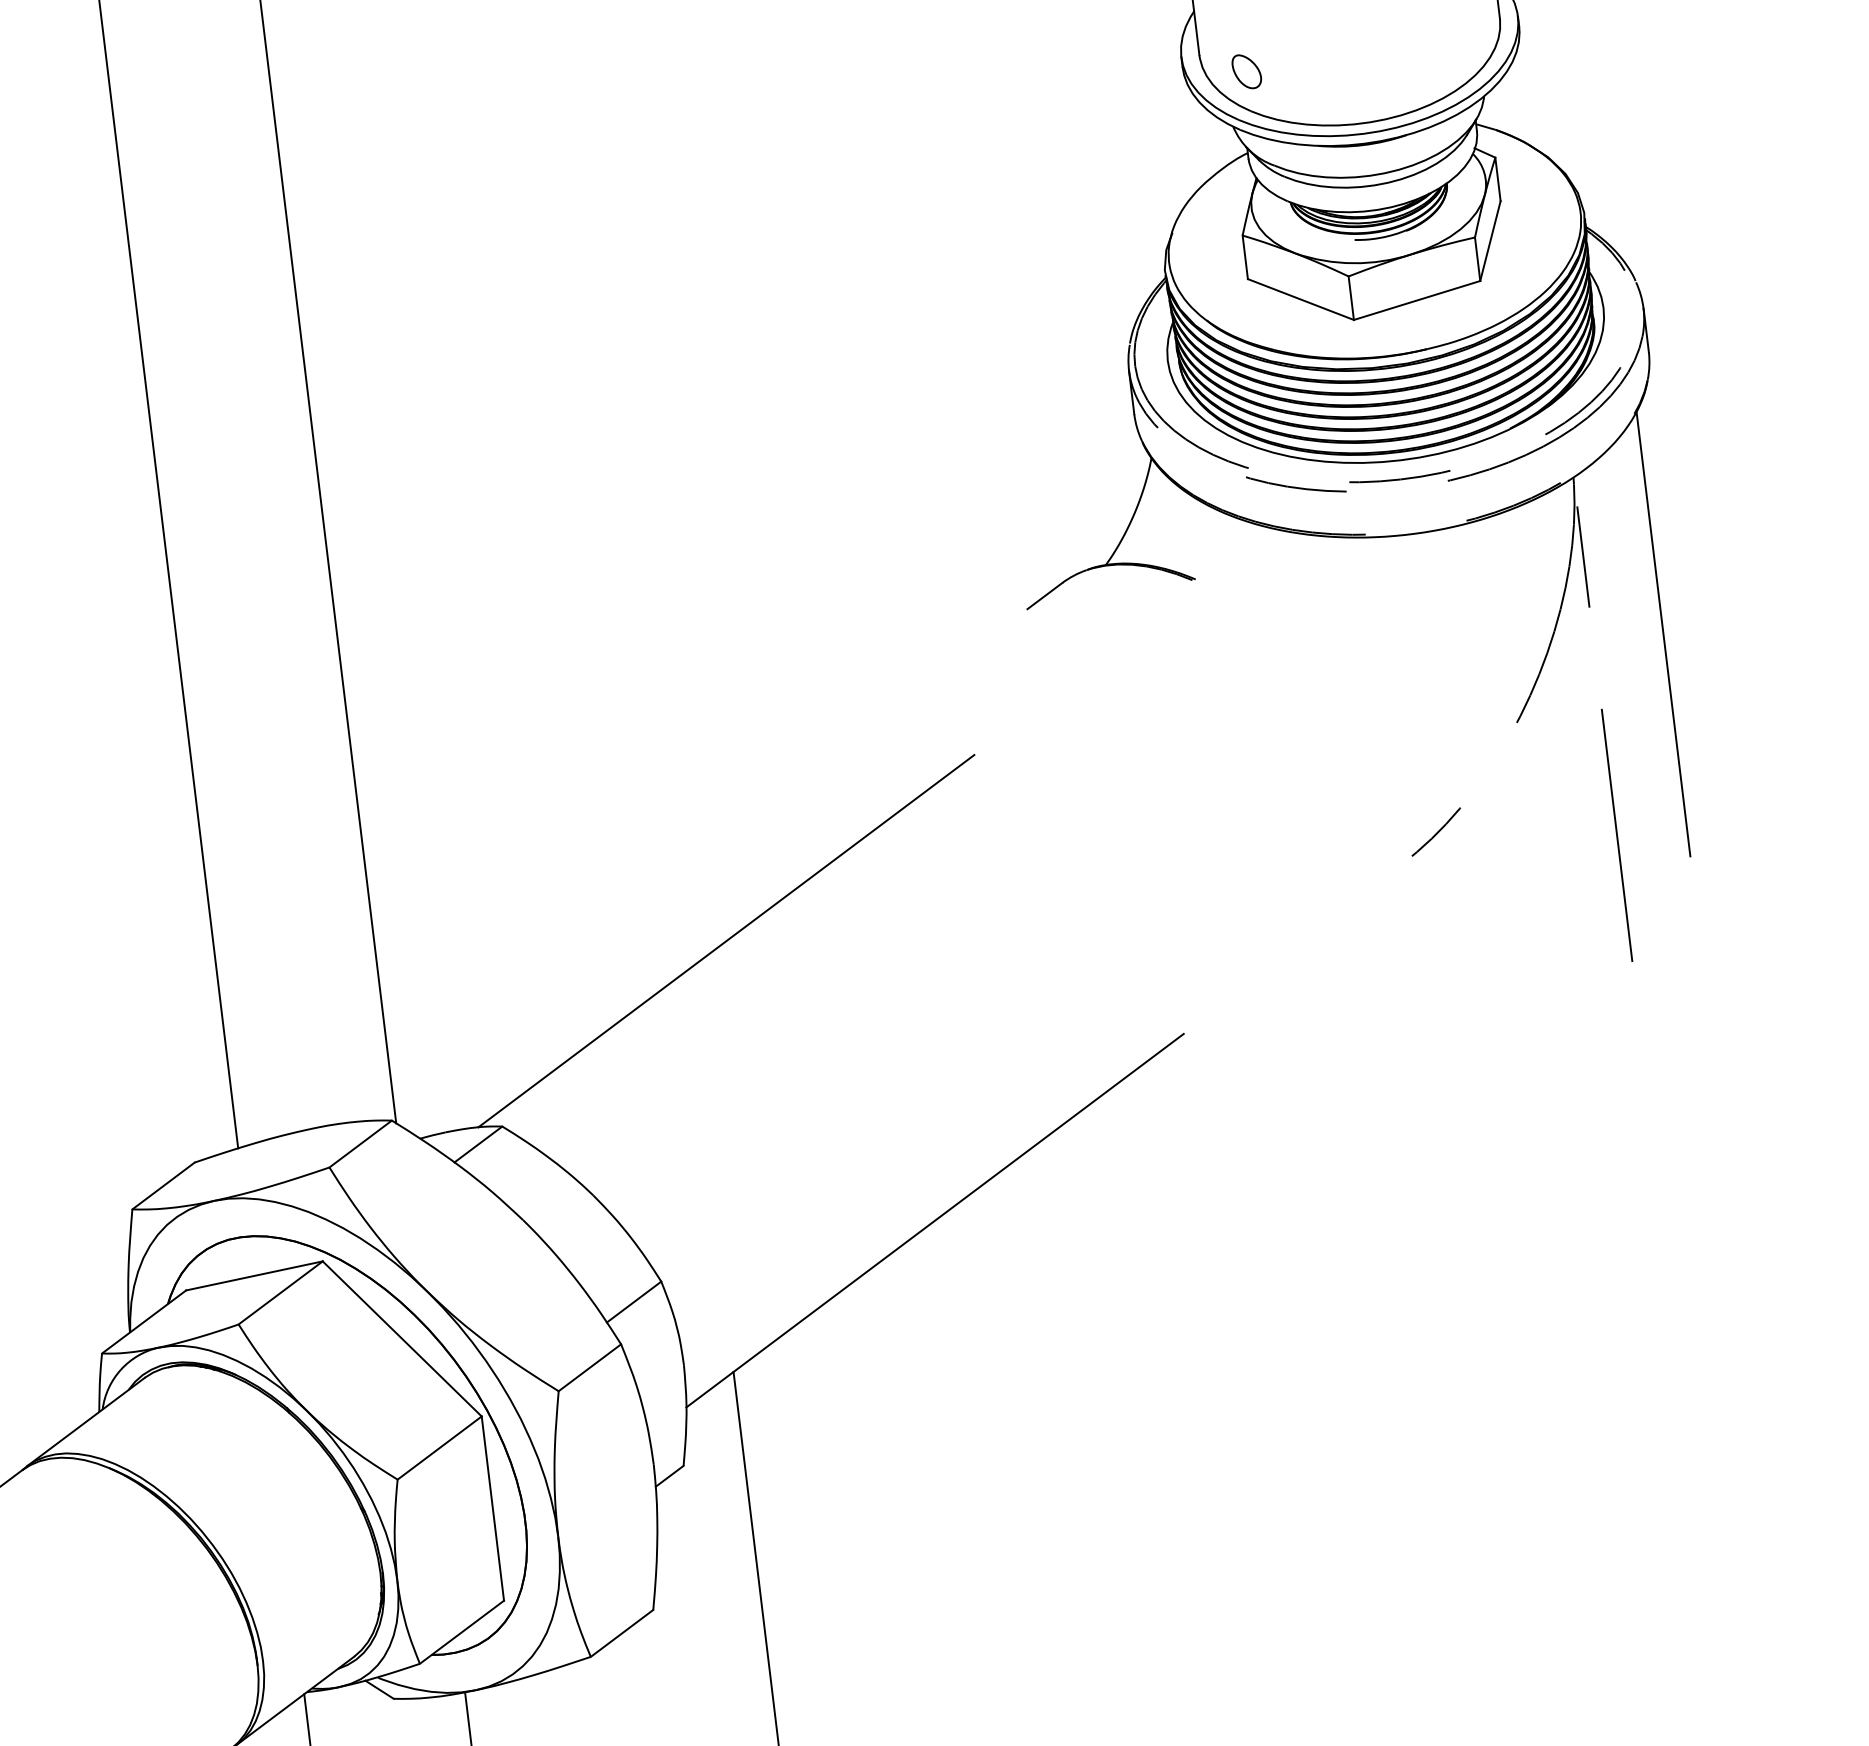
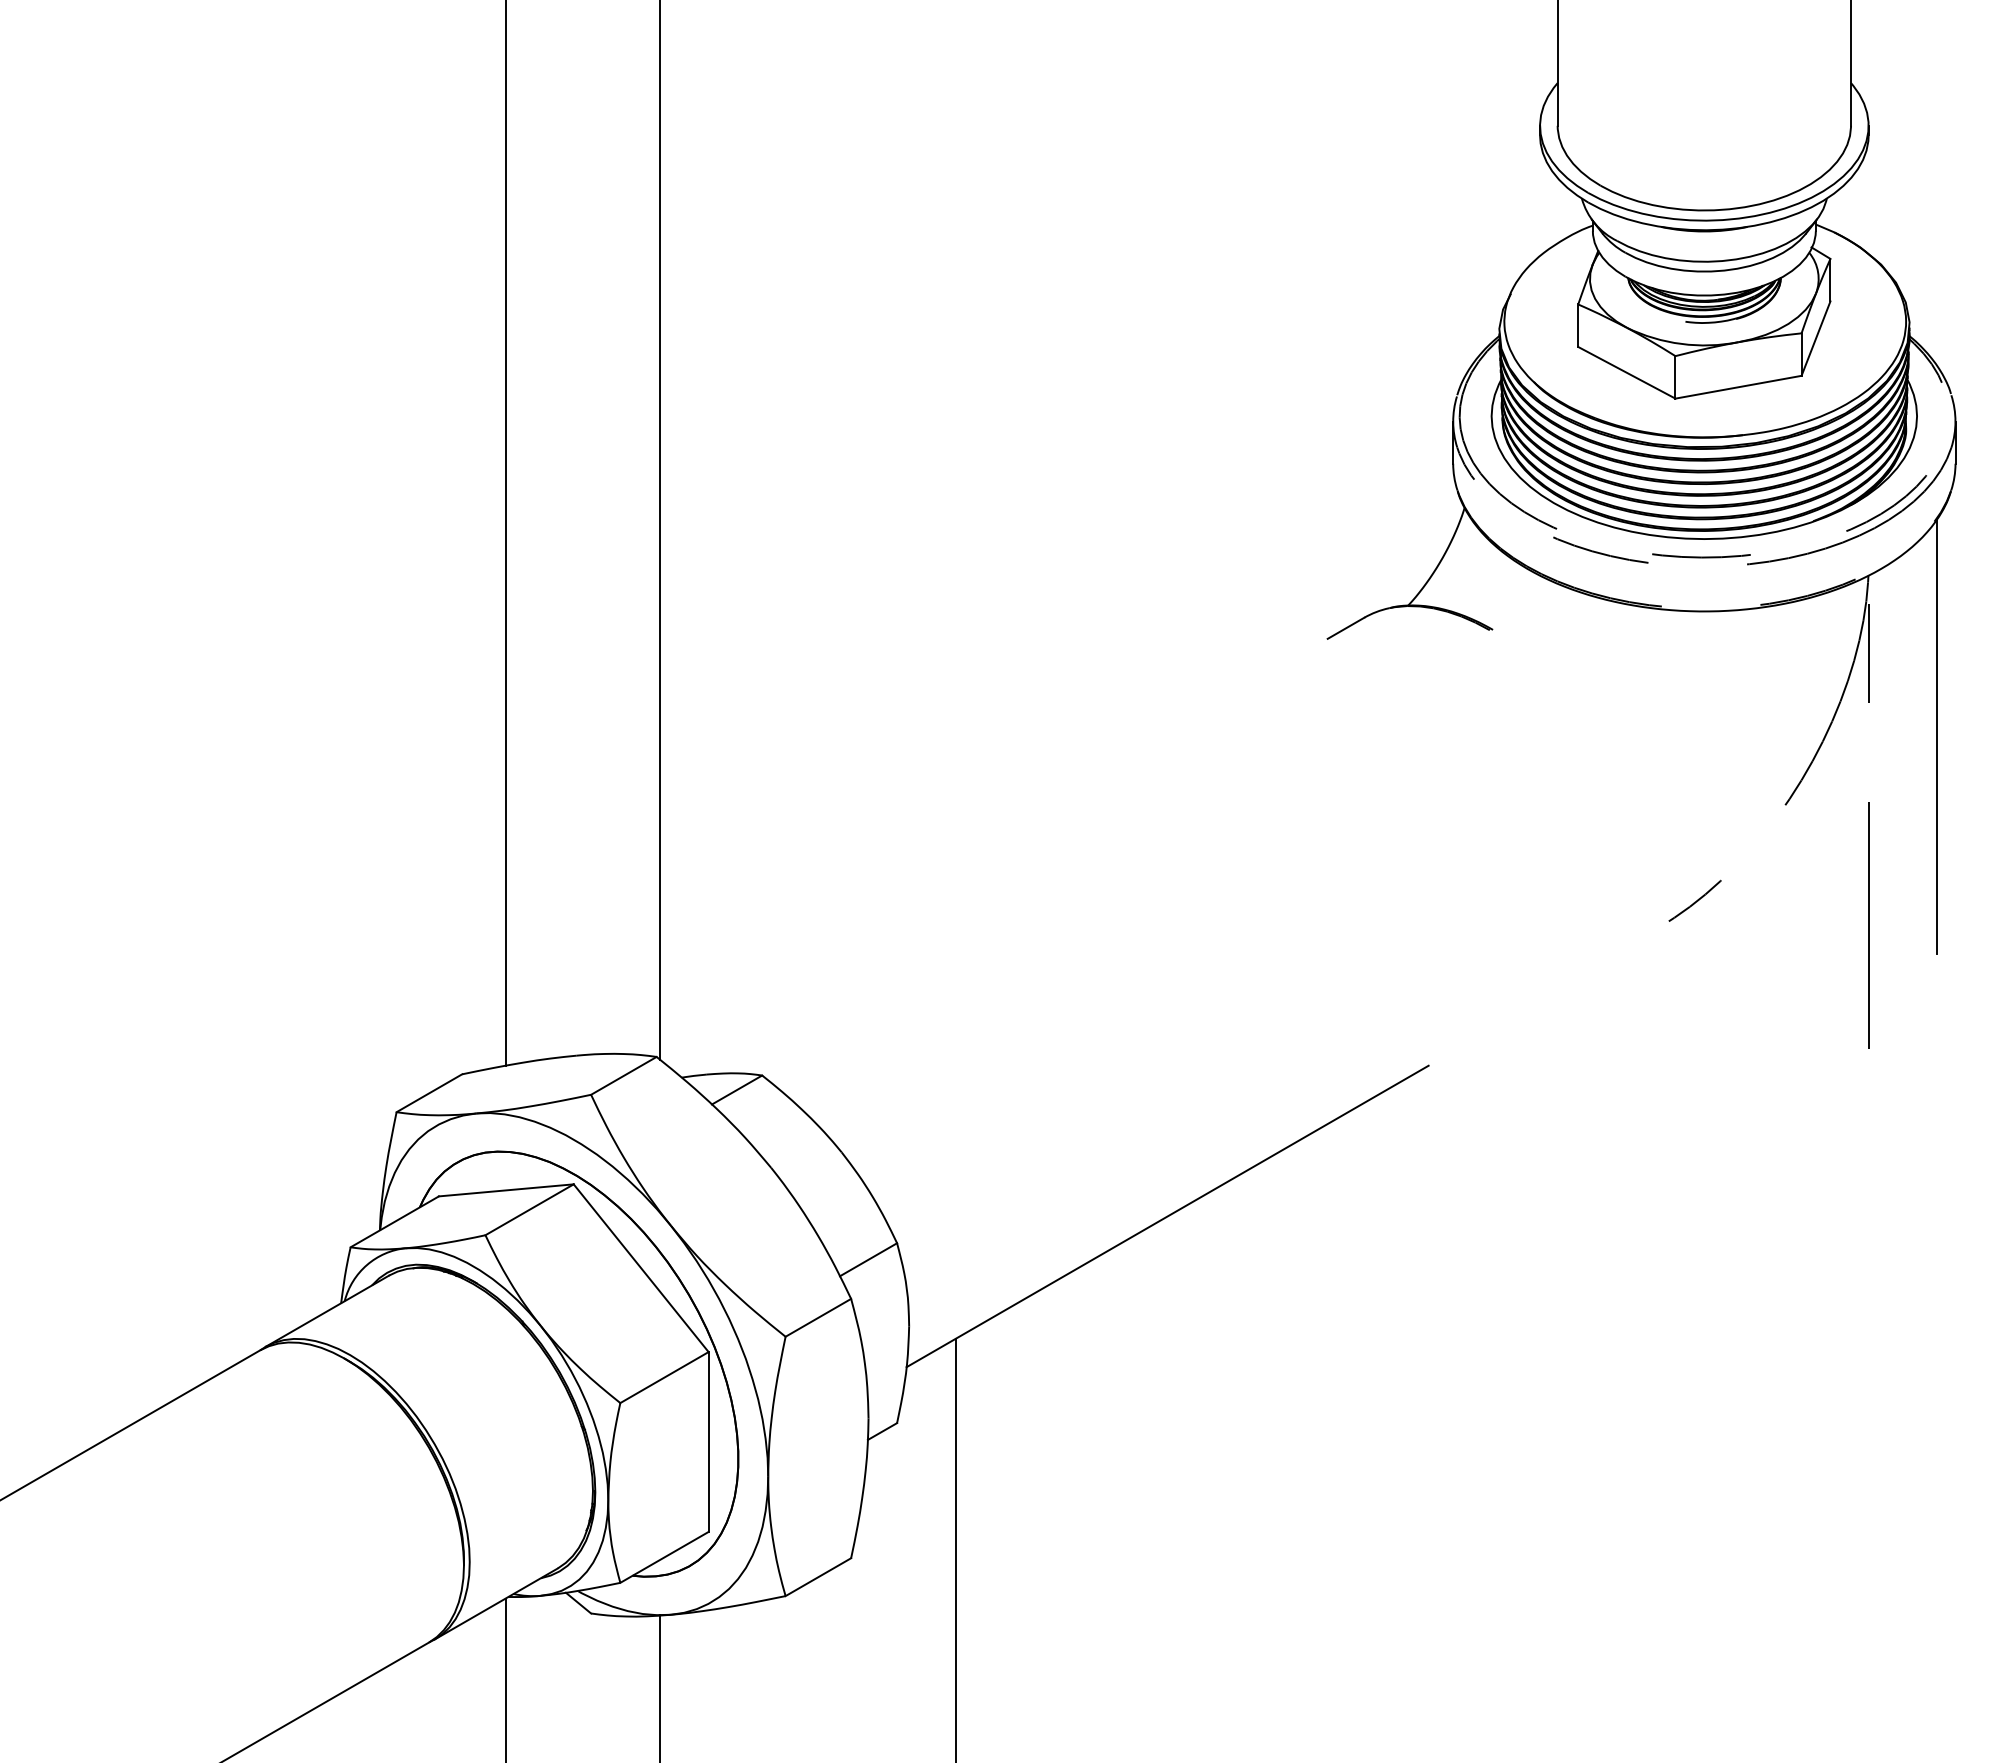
part: (1246, 70) -> (1601, 146), removed
line: (726, 940) -> (999, 922), removed

